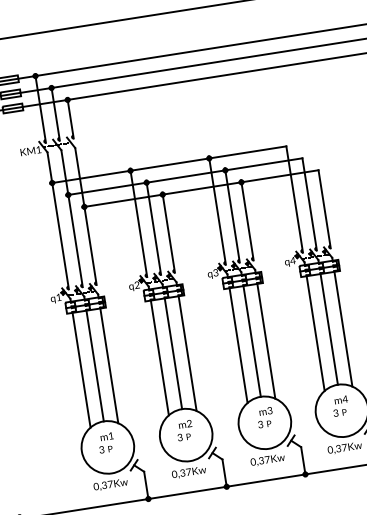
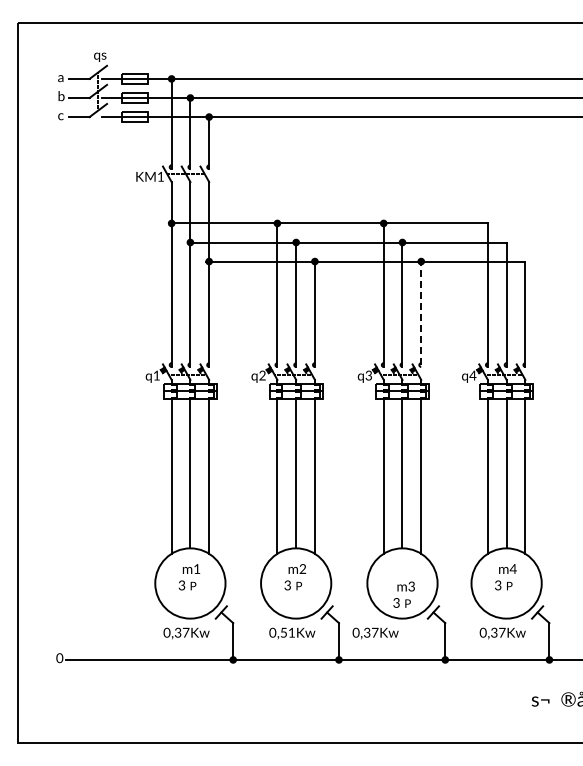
line: (247, 220) -> (421, 313), solid -> dashed
text: (264, 417) -> (403, 594), moved
text: (267, 460) -> (375, 633), moved
text: (185, 472) -> (287, 632), 0,37Kw -> 0,51Kw

